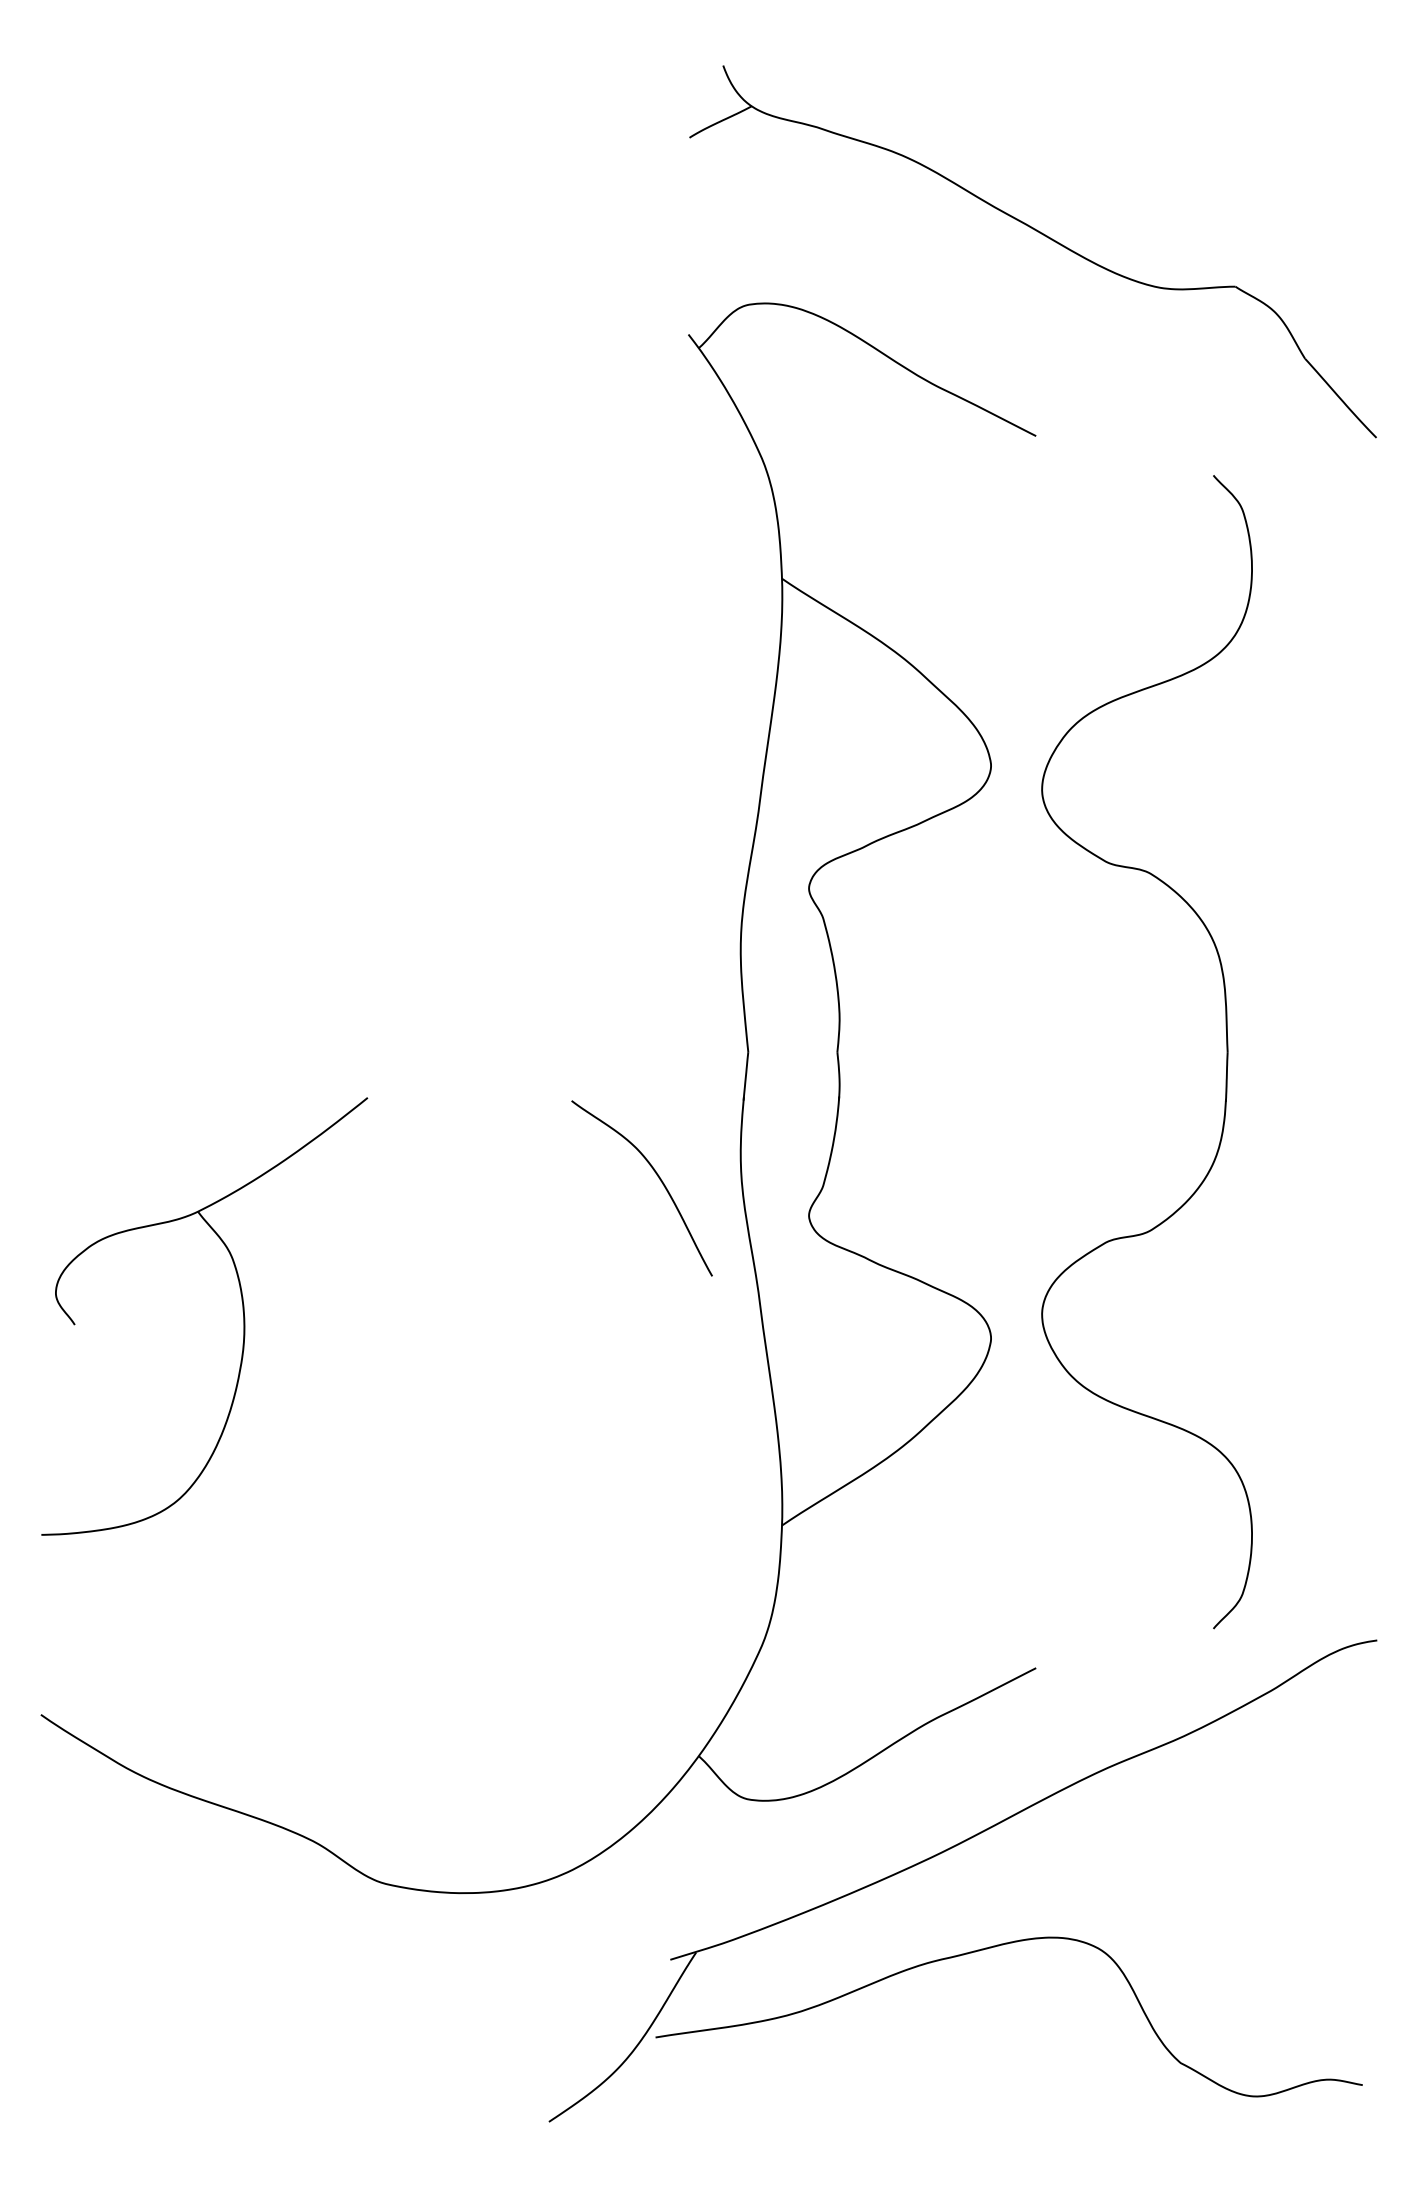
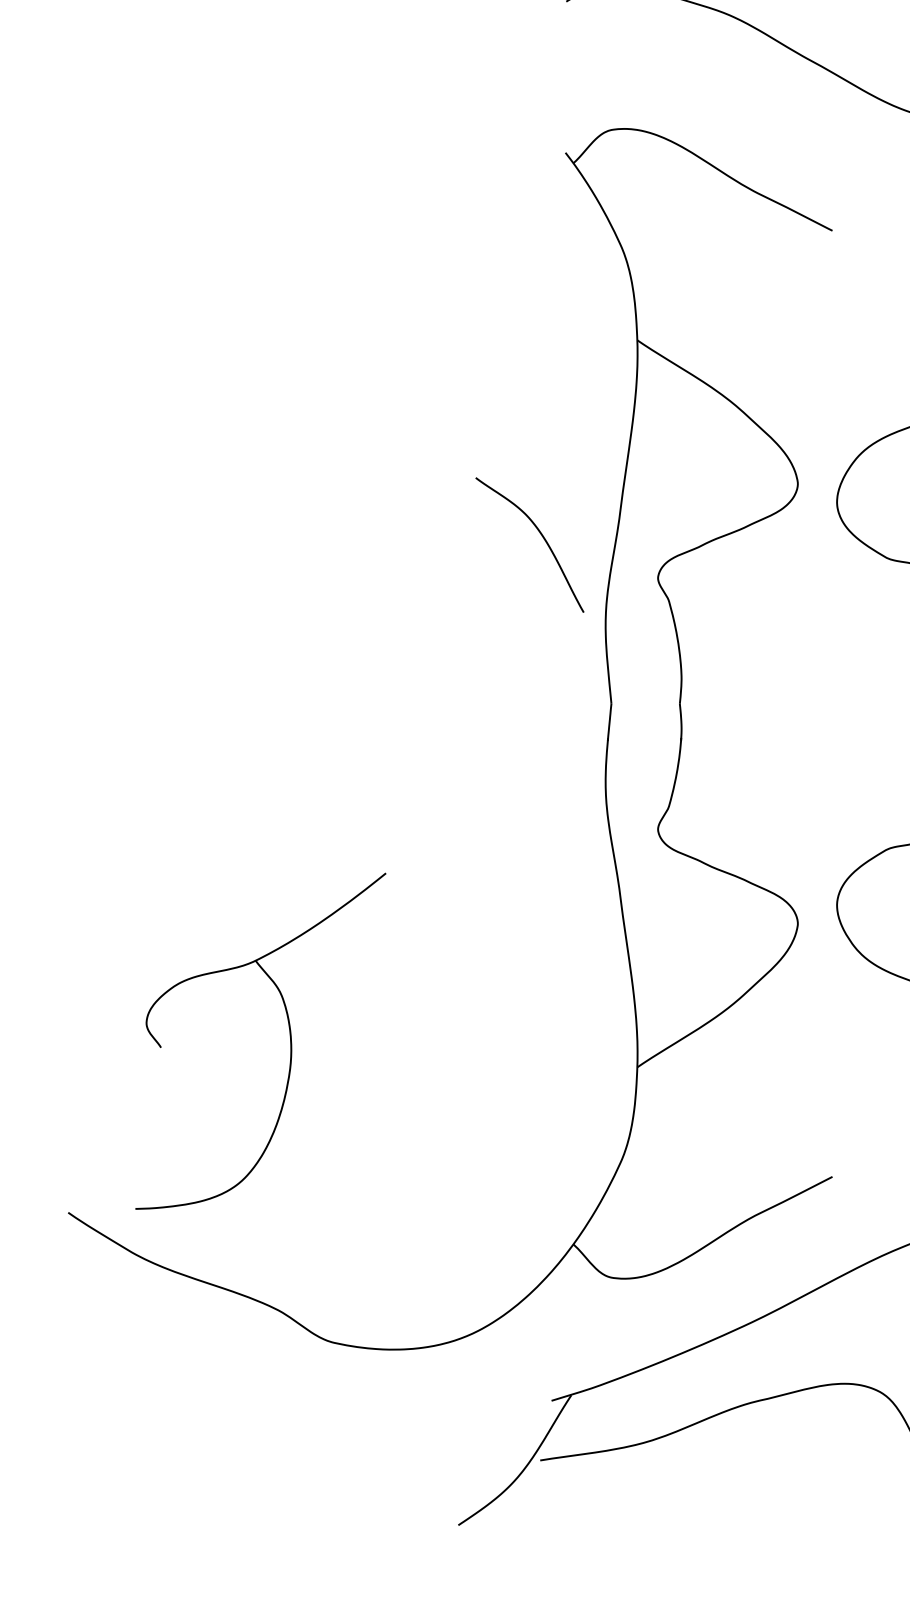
curve: (658, 1178) -> (542, 537), moved
part: (242, 1311) -> (289, 1037), moved

